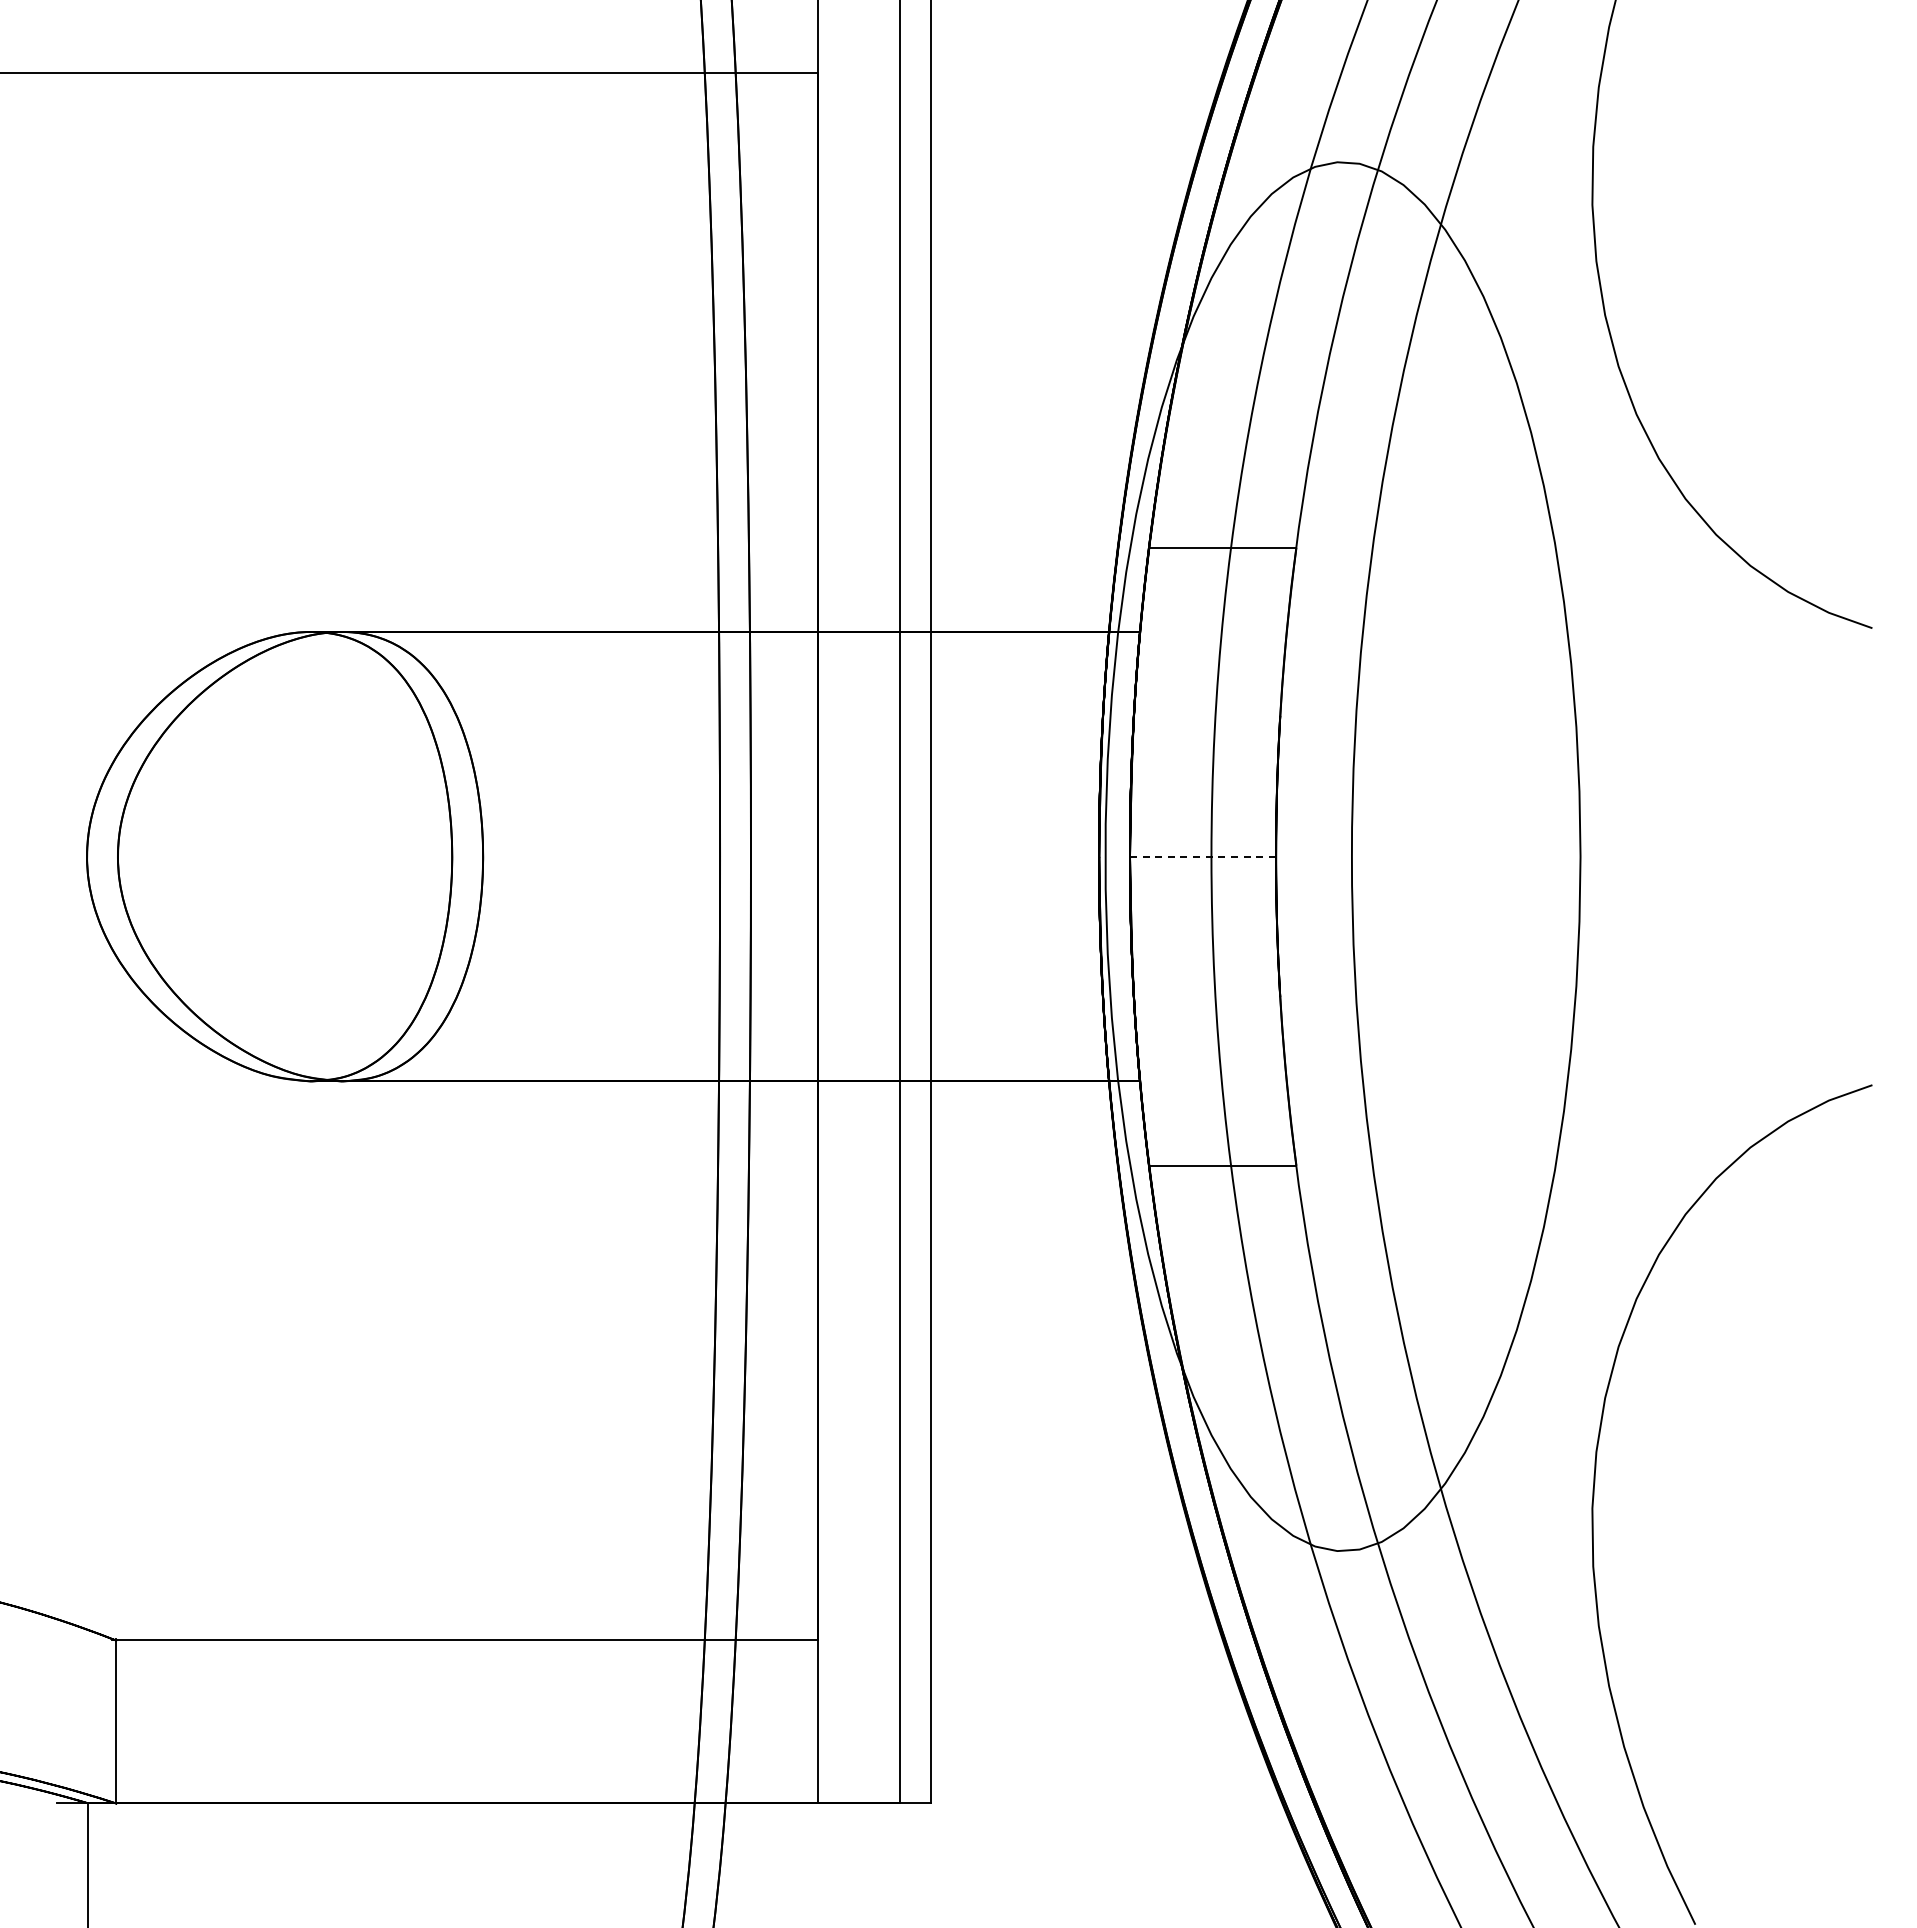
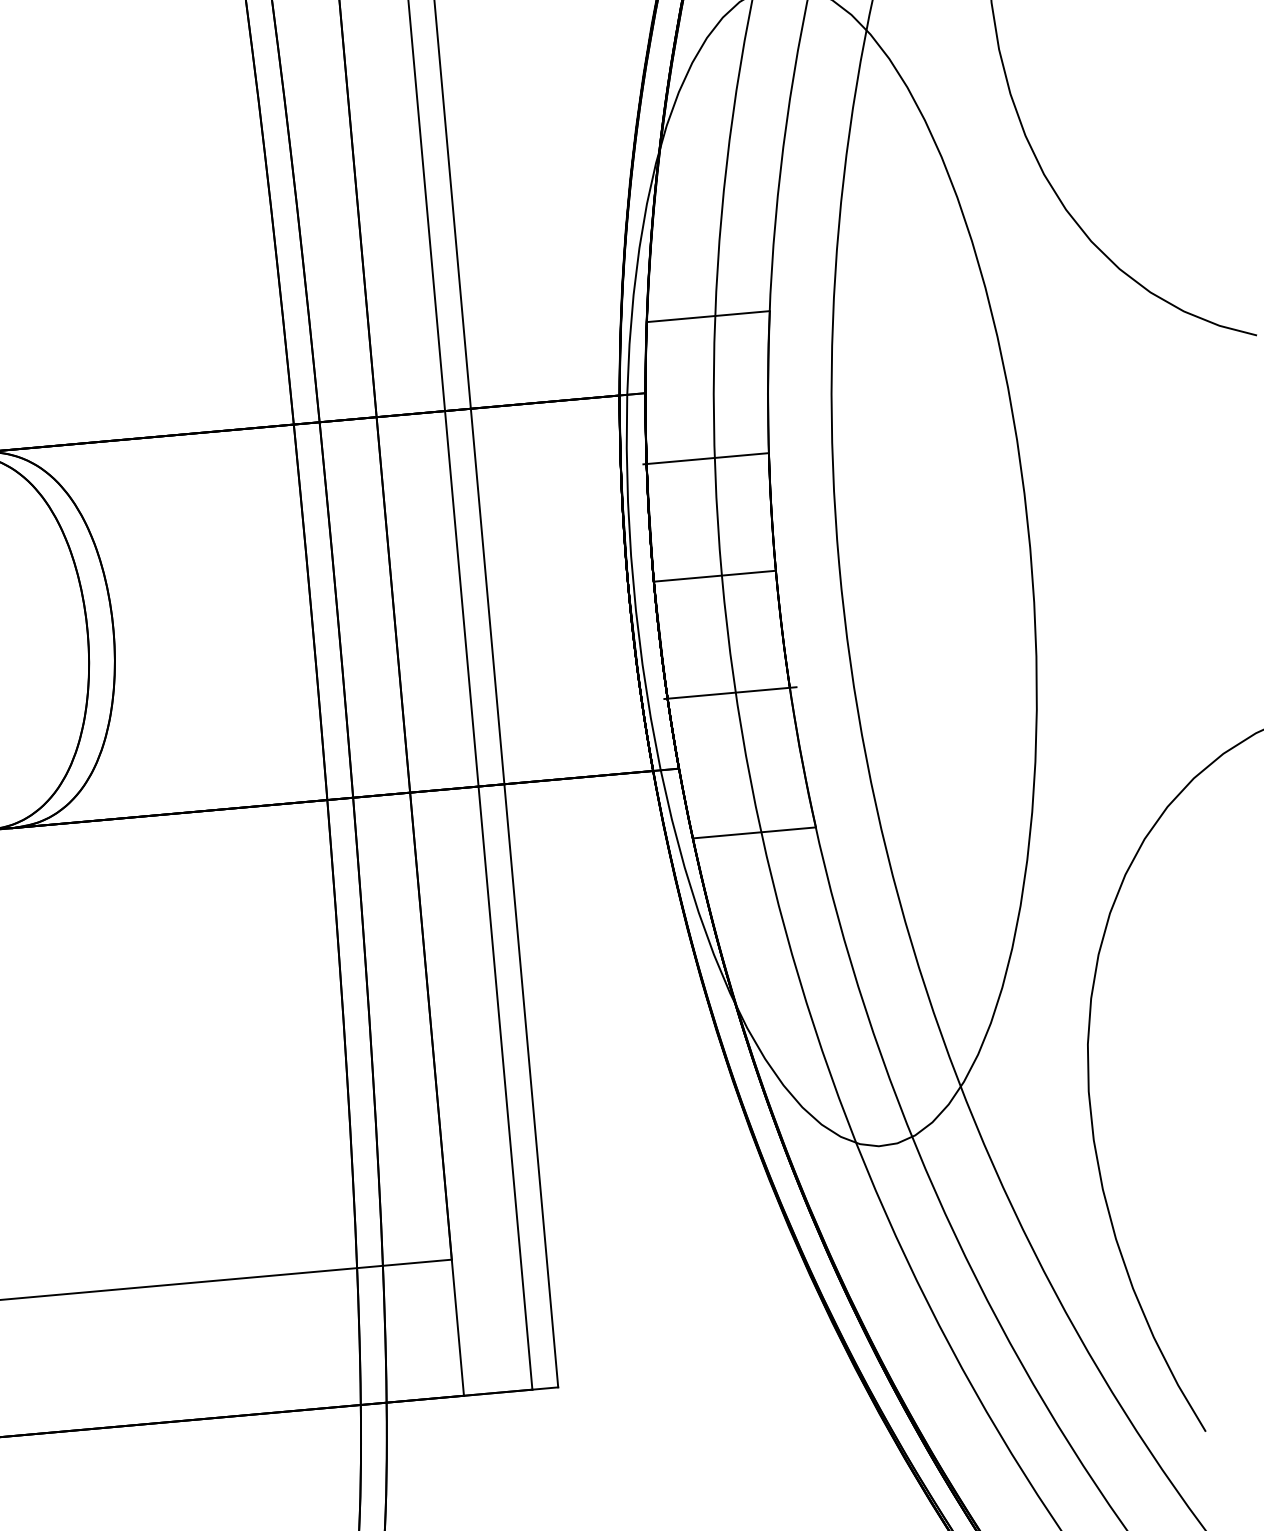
line: (1205, 716) -> (706, 458), added
line: (1203, 856) -> (715, 576), dashed -> solid
line: (1209, 997) -> (730, 693), added

